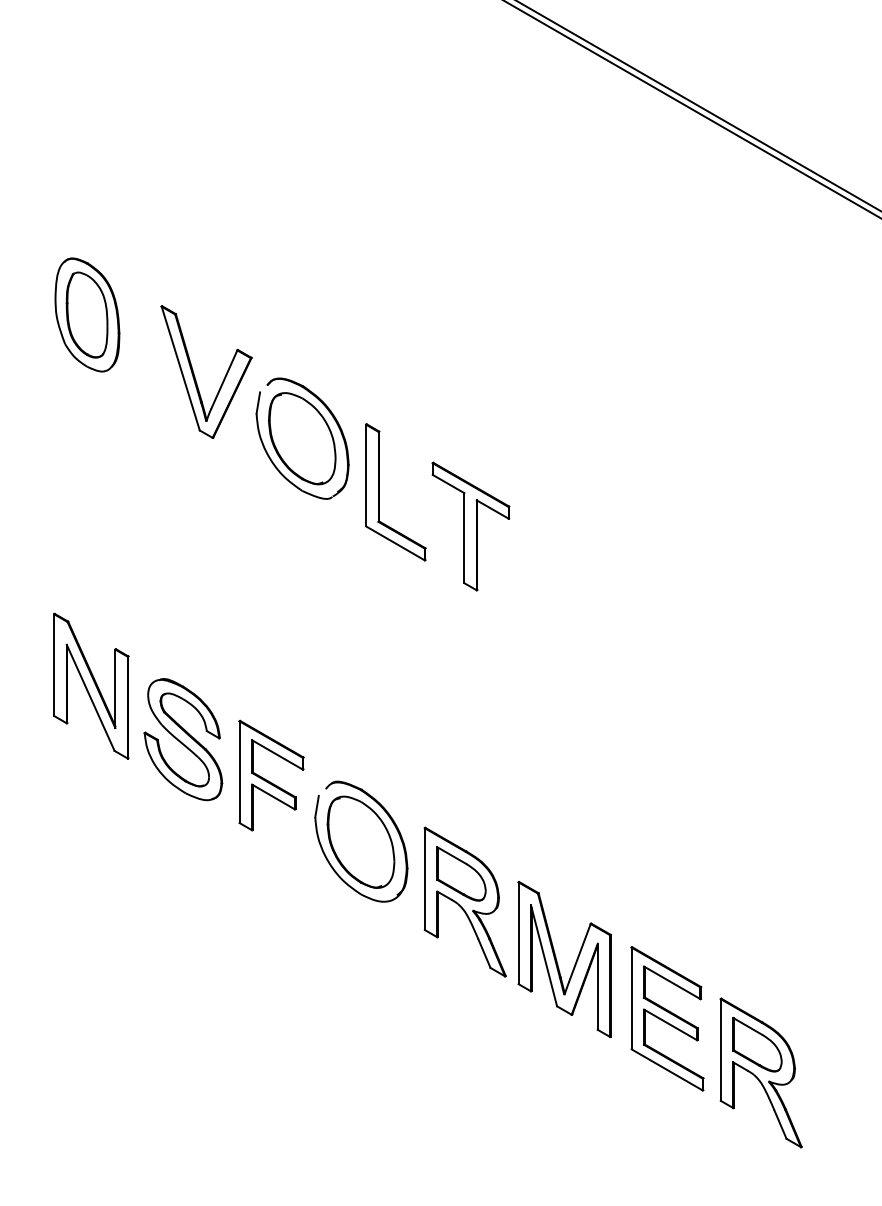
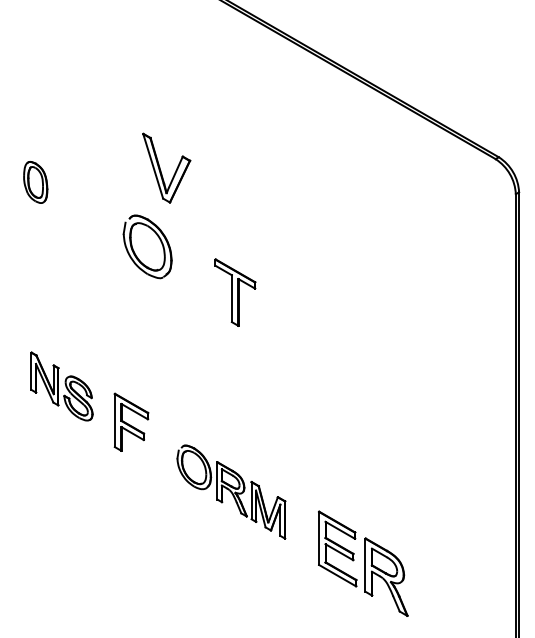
part: (87, 315) -> (35, 182), size x0.7
part: (206, 370) -> (166, 167), moved
part: (380, 491) -> (188, 274), removed
part: (137, 706) -> (61, 386), size x0.7
part: (463, 908) -> (231, 491), size x0.7

